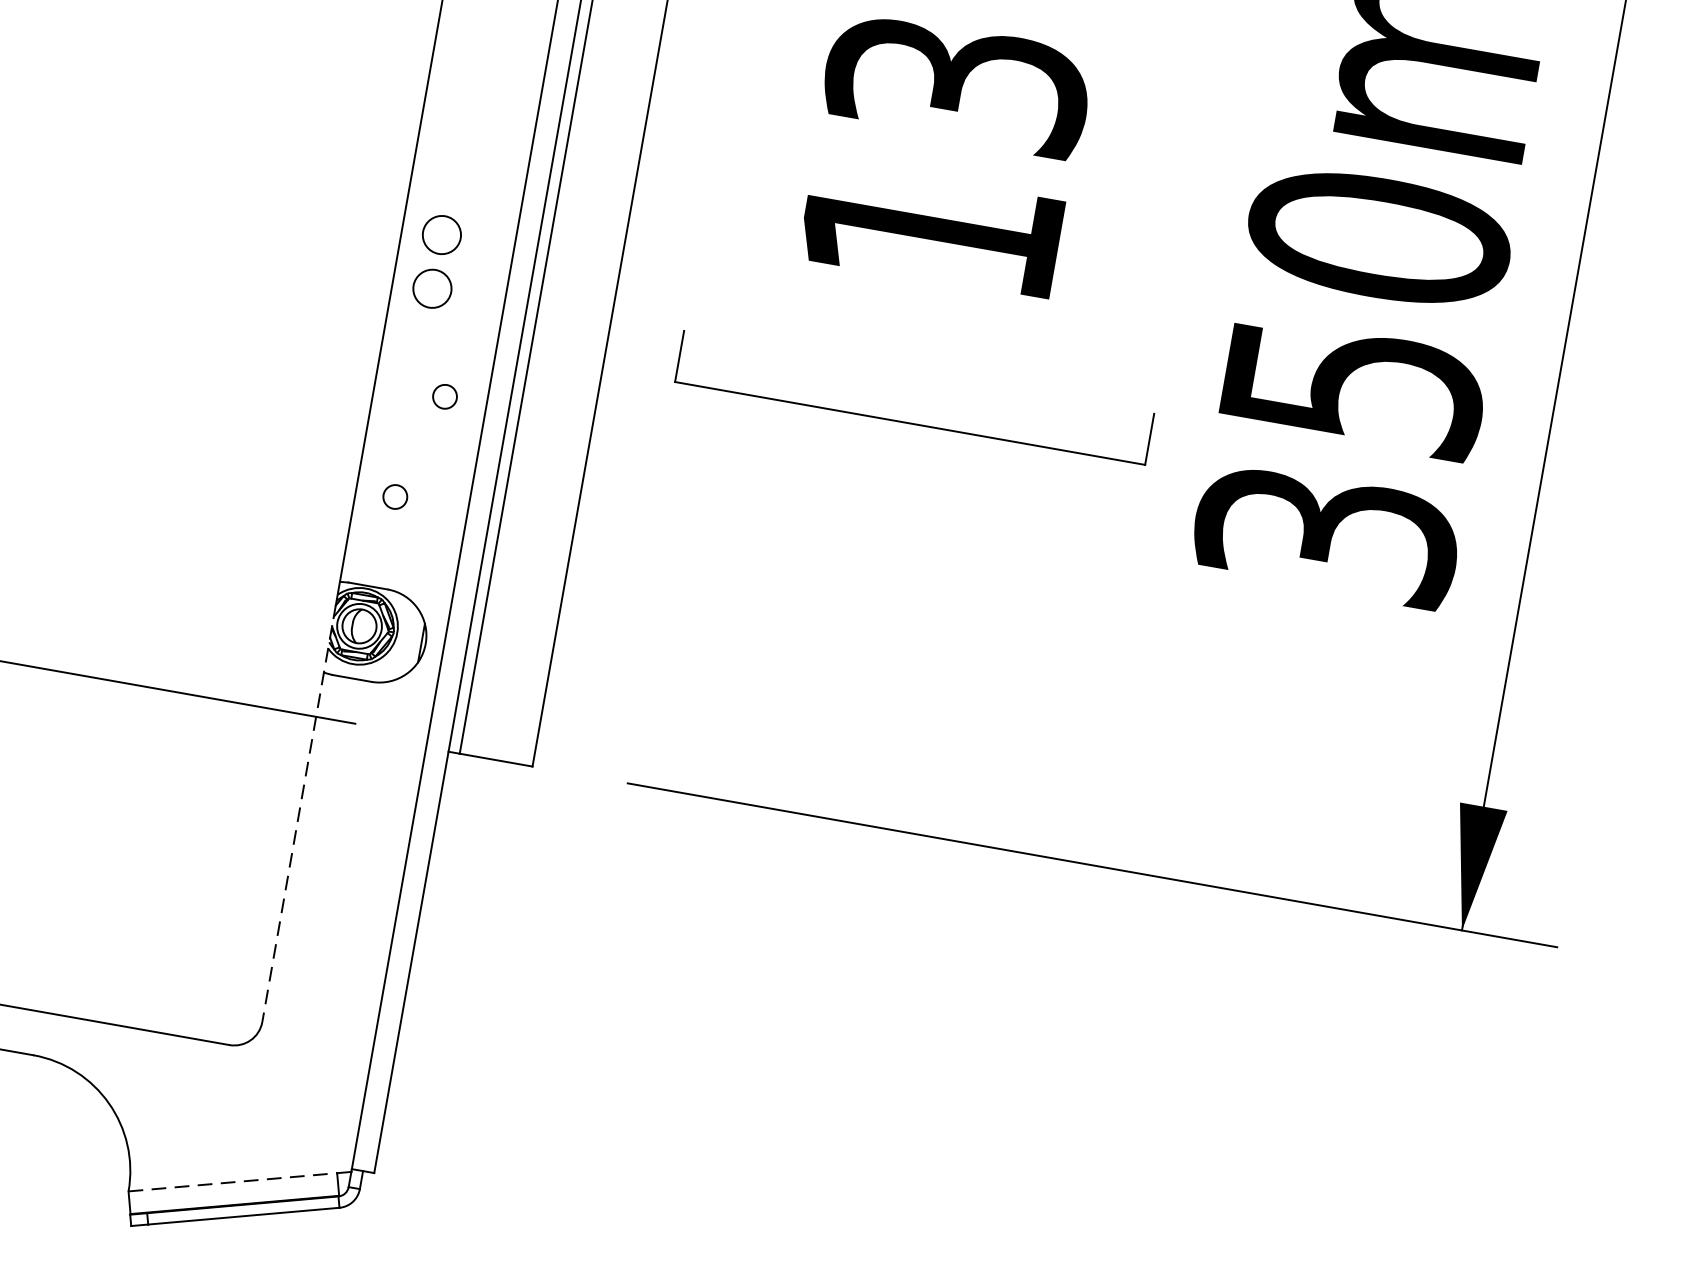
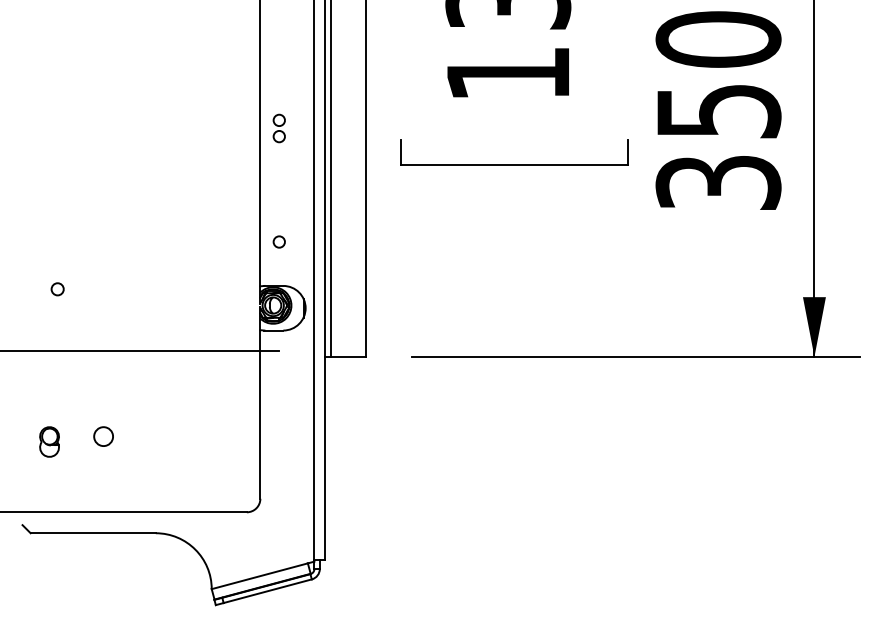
part: (435, 261) -> (278, 128), size x0.62
circle: (443, 395) -> (293, 190), removed
line: (297, 824) -> (260, 403), dashed -> solid
line: (232, 1182) -> (259, 576), dashed -> solid

